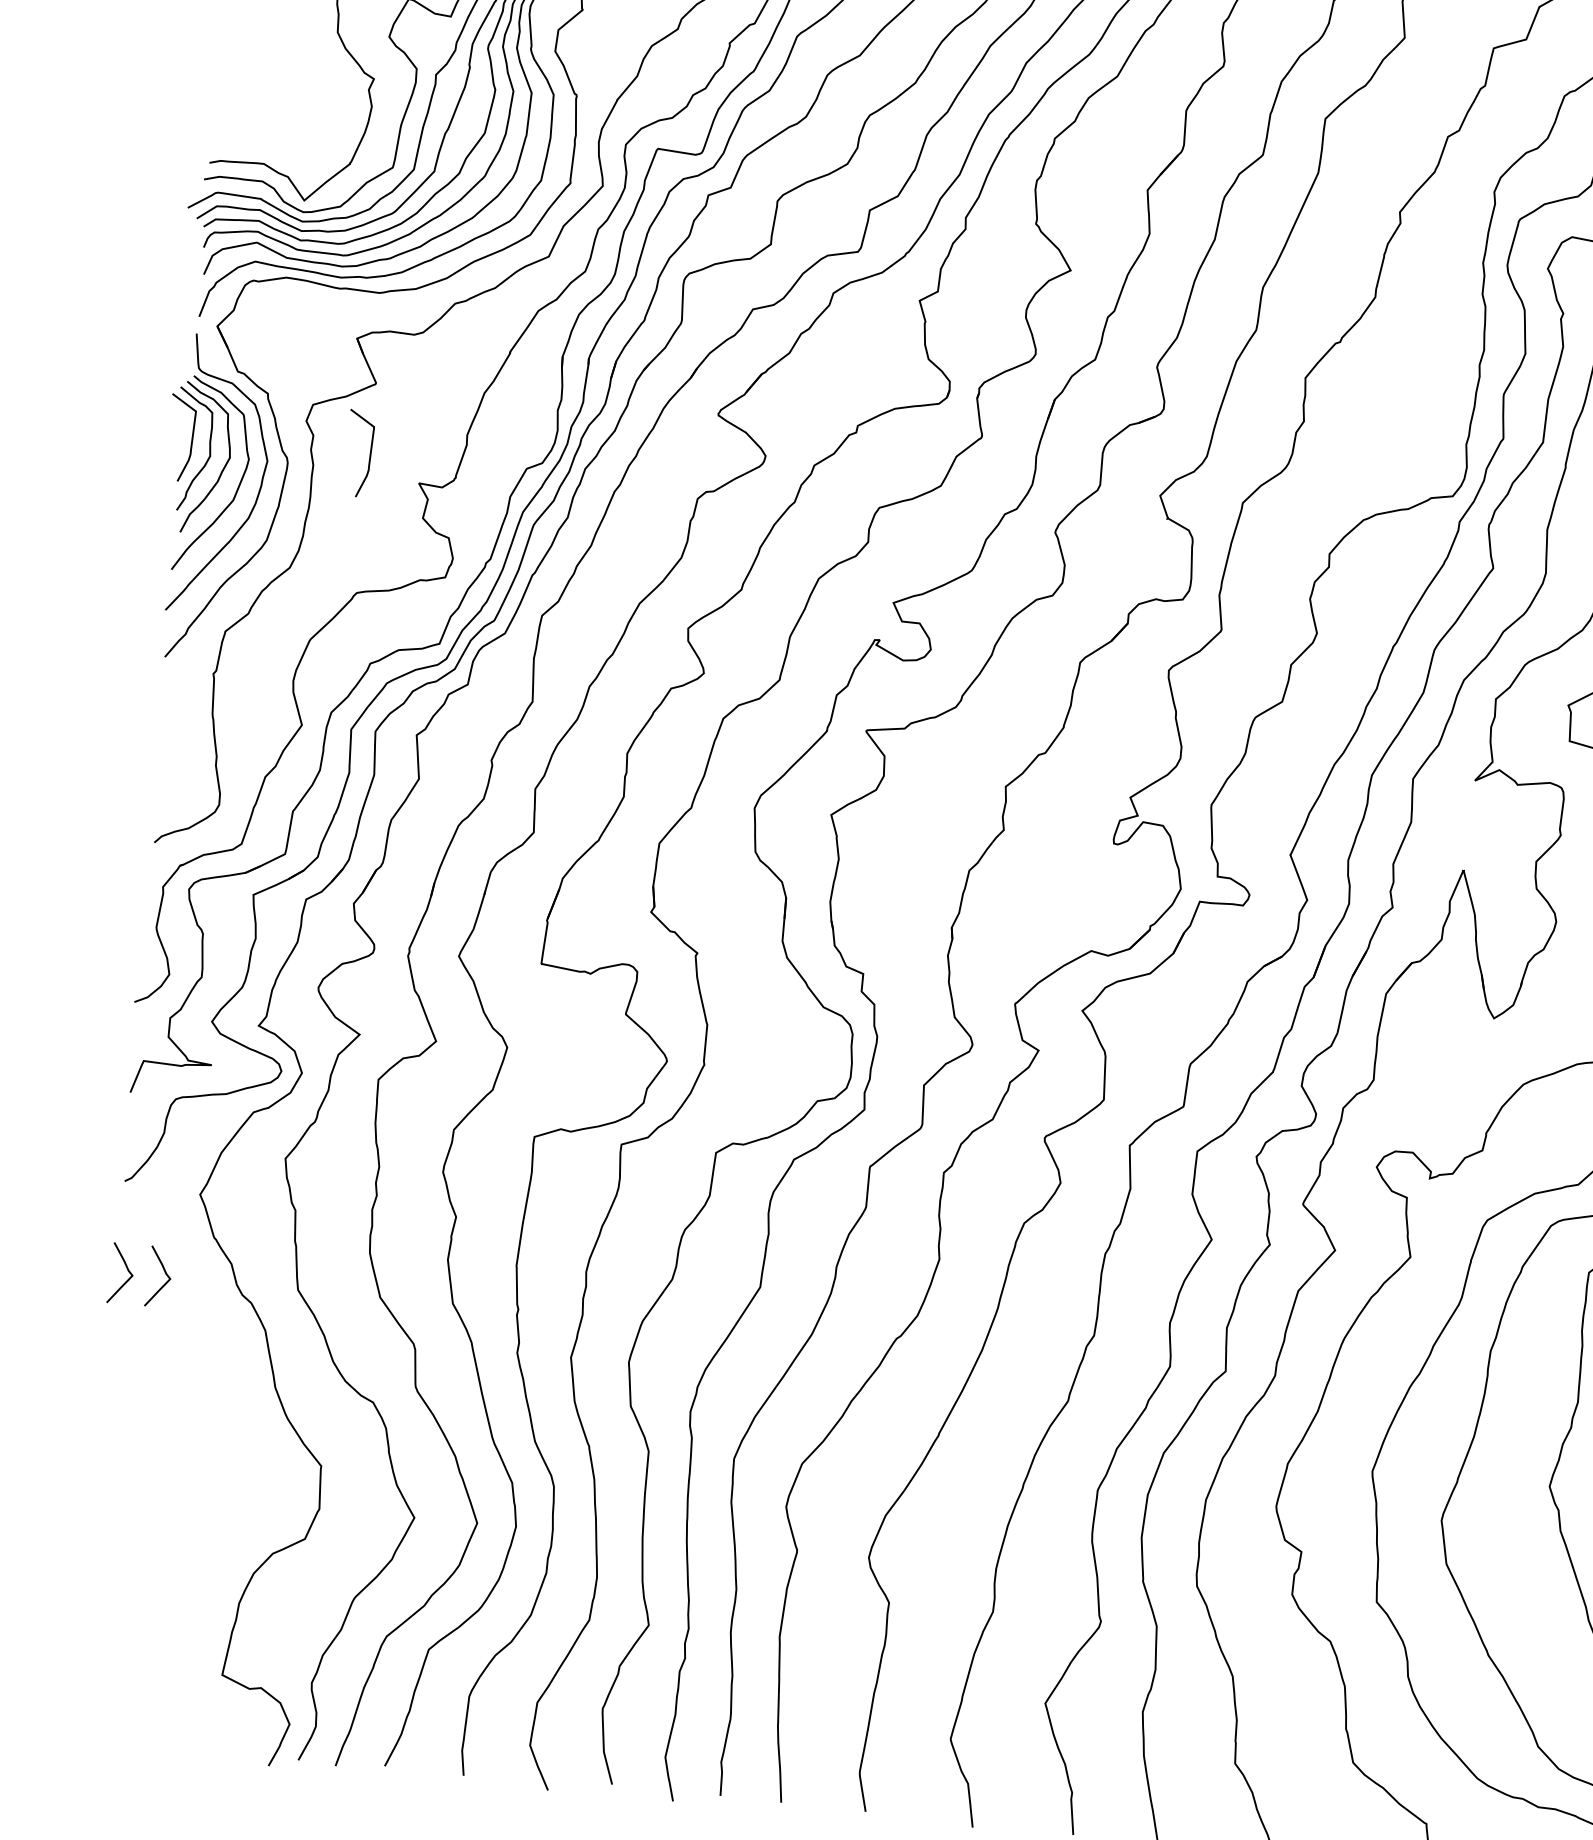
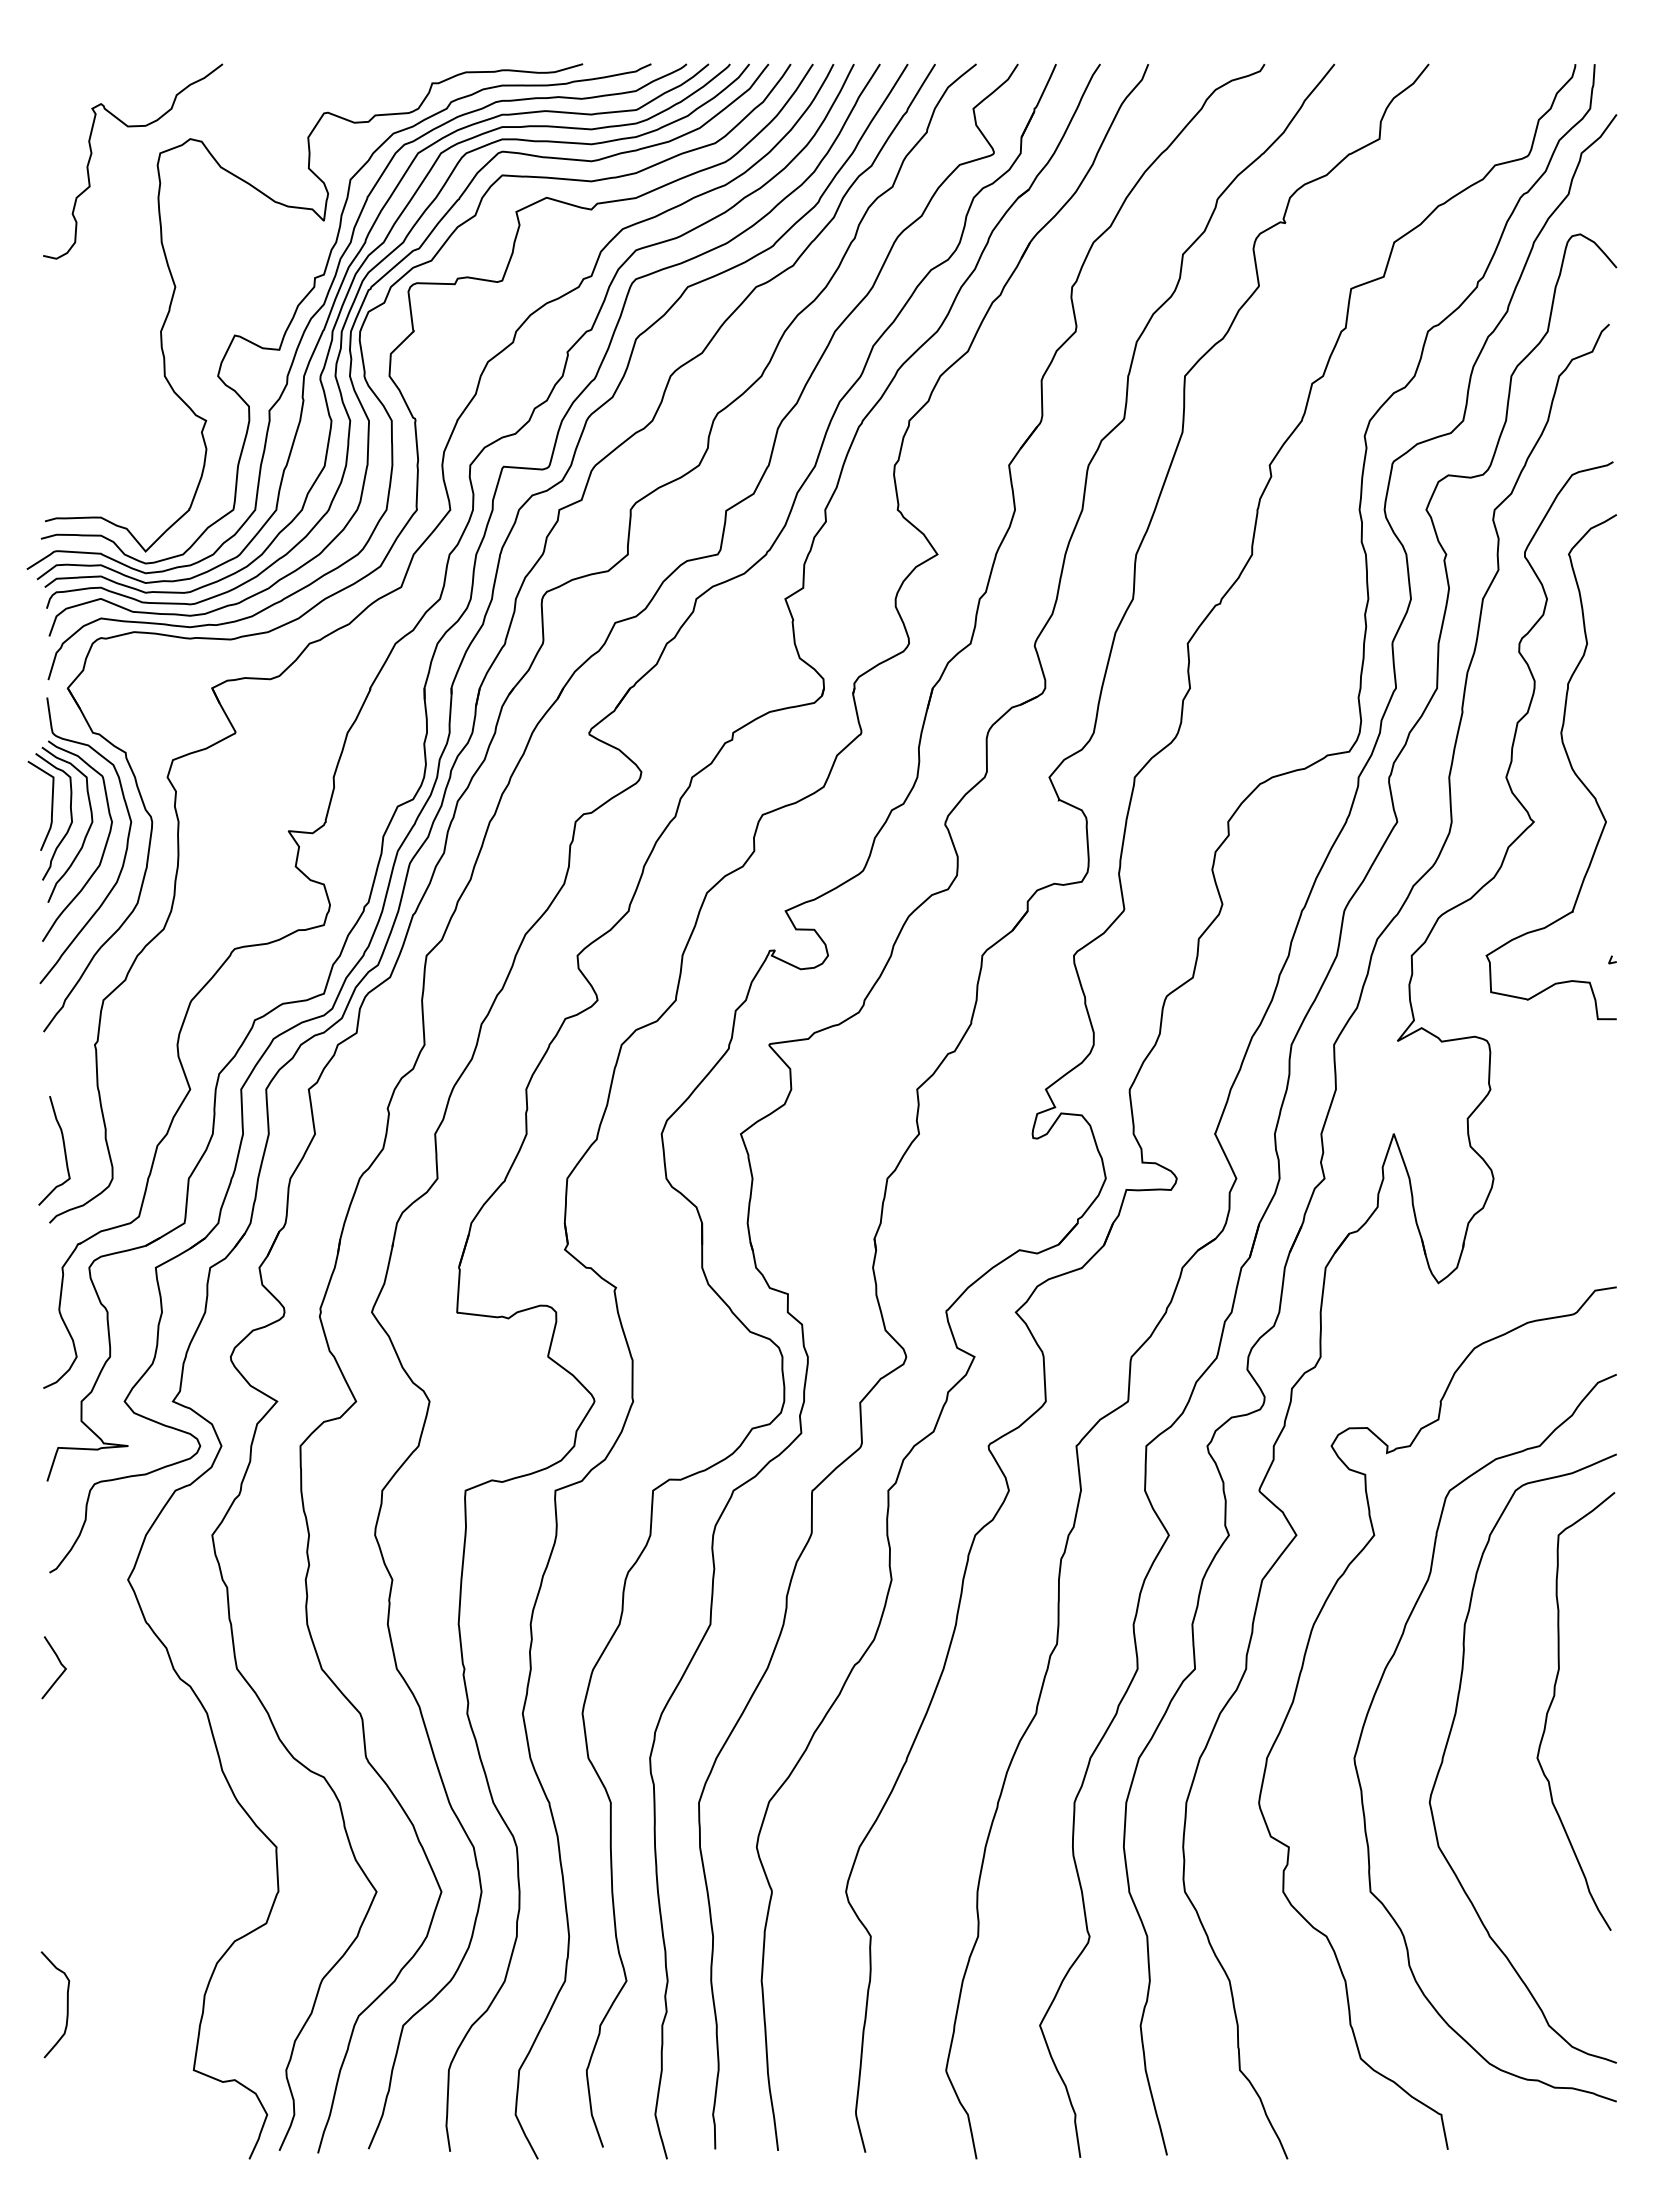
curve: (369, 454) -> (235, 805), removed
curve: (174, 771) -> (63, 1148), added
curve: (165, 1274) -> (99, 1664), removed
curve: (104, 1600) -> (66, 2004), added

